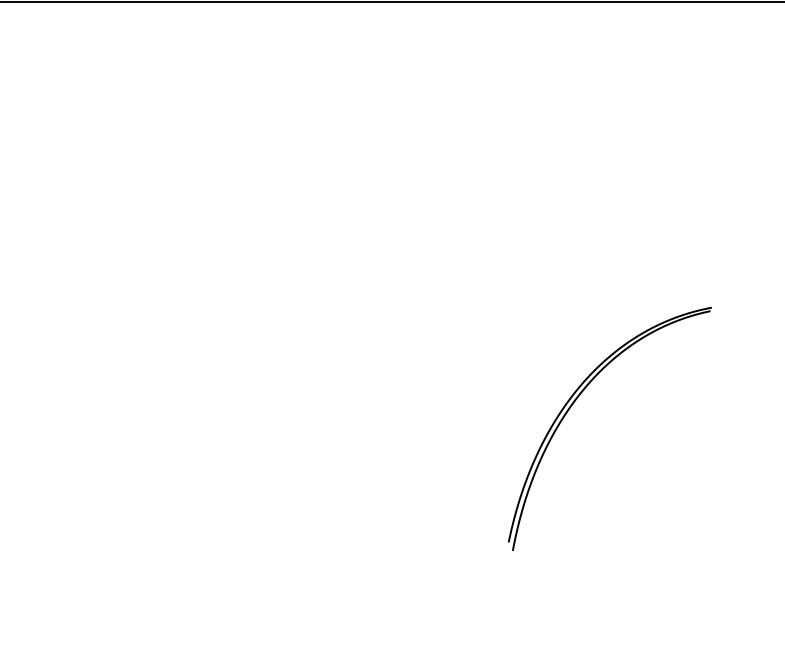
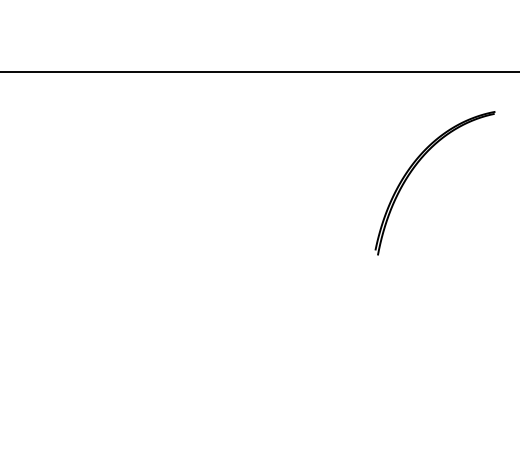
part: (576, 401) -> (415, 167), moved

